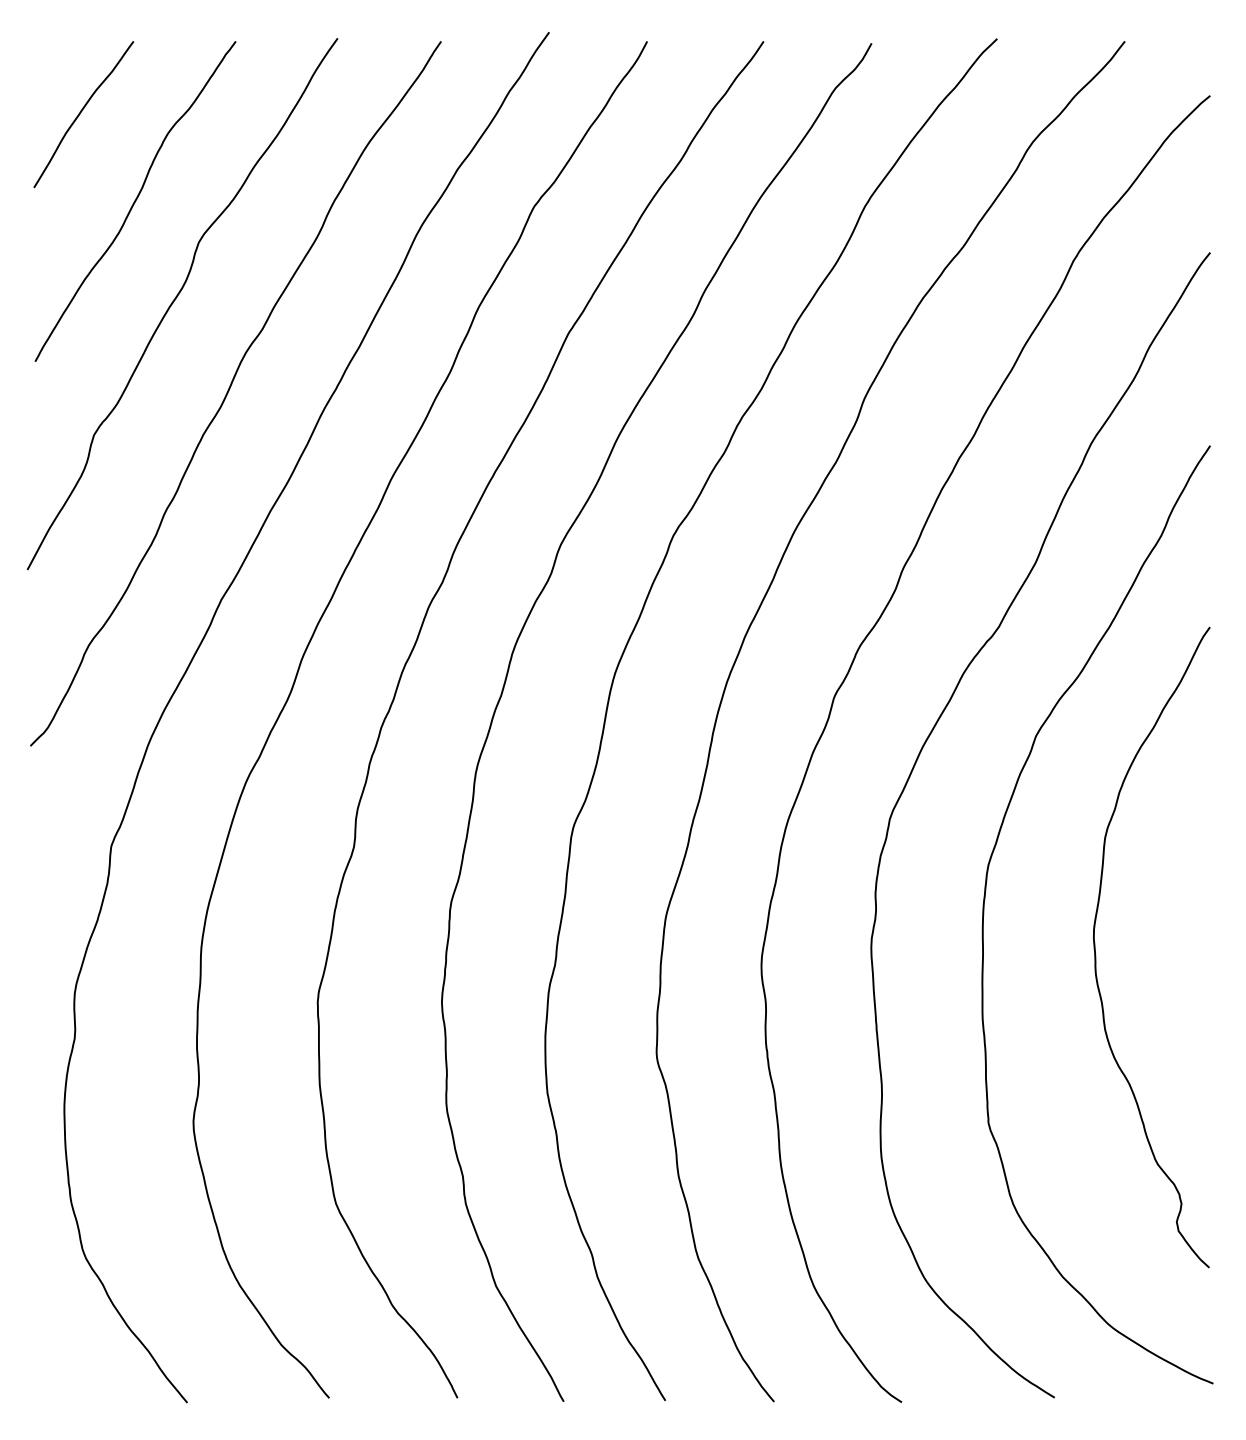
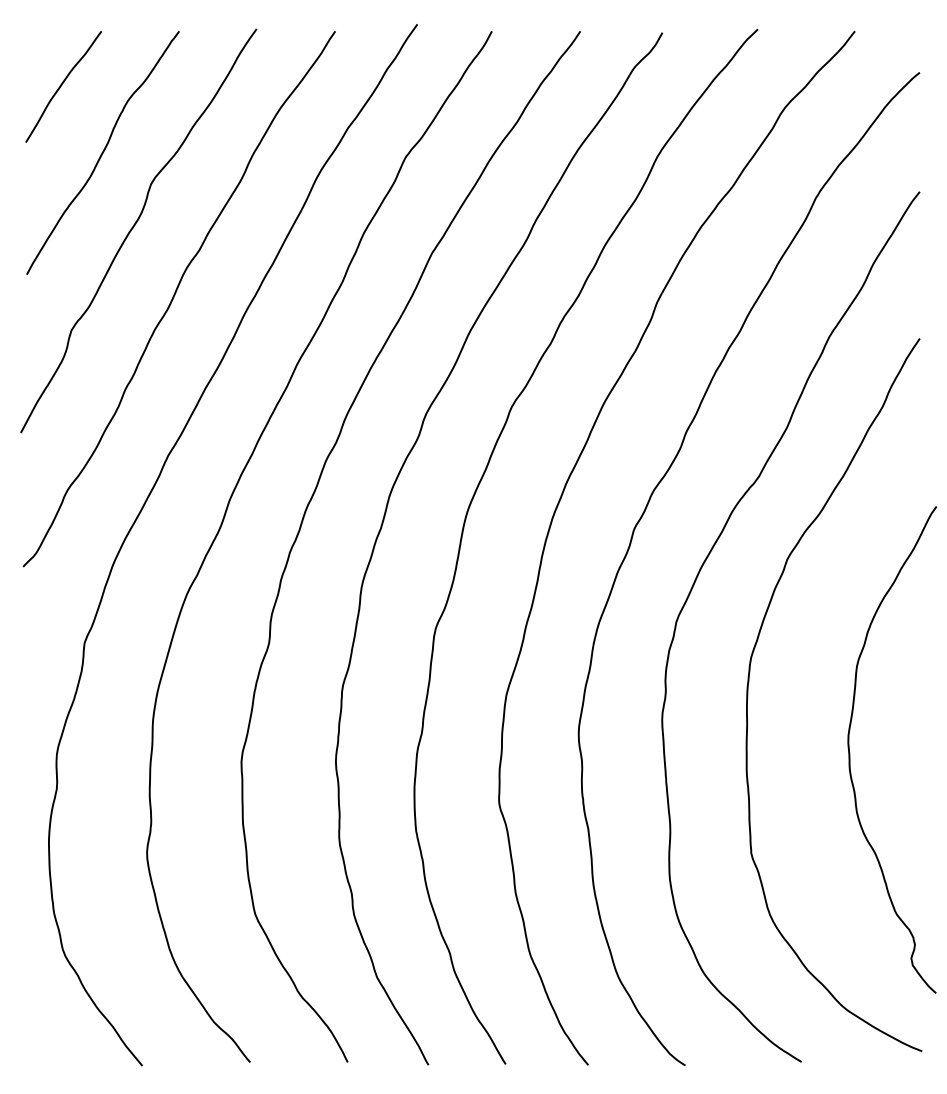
curve: (1096, 950) -> (850, 752), moved

